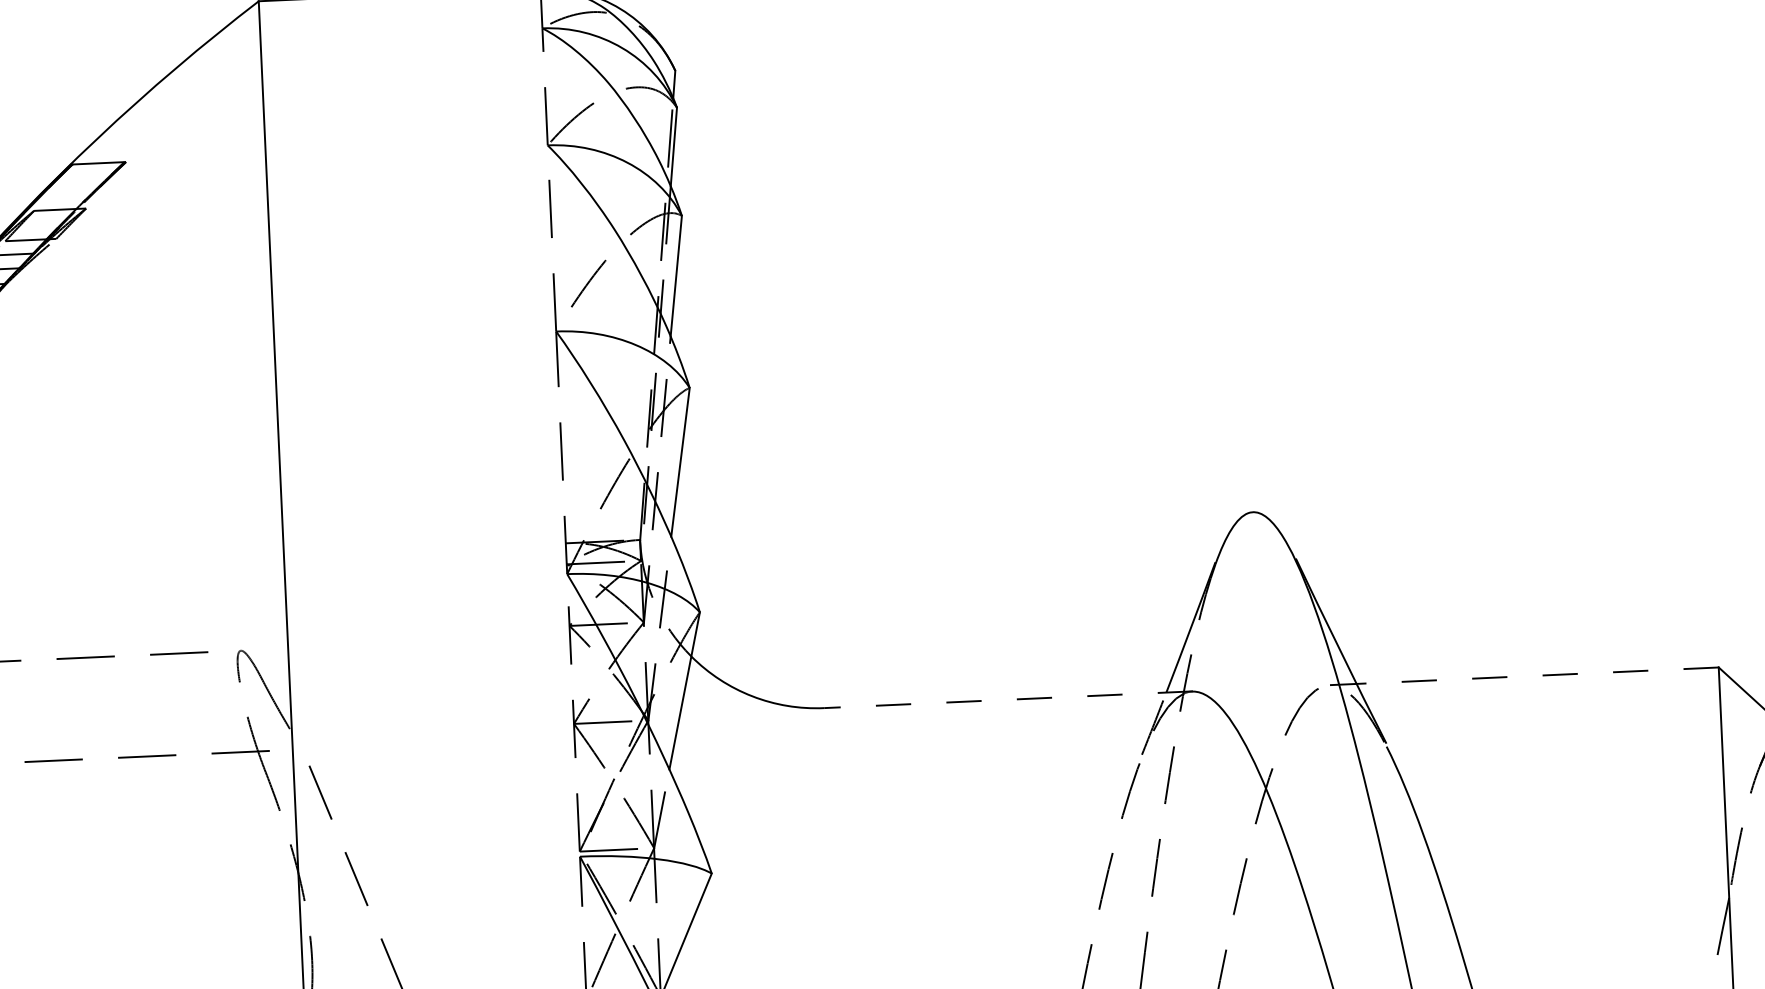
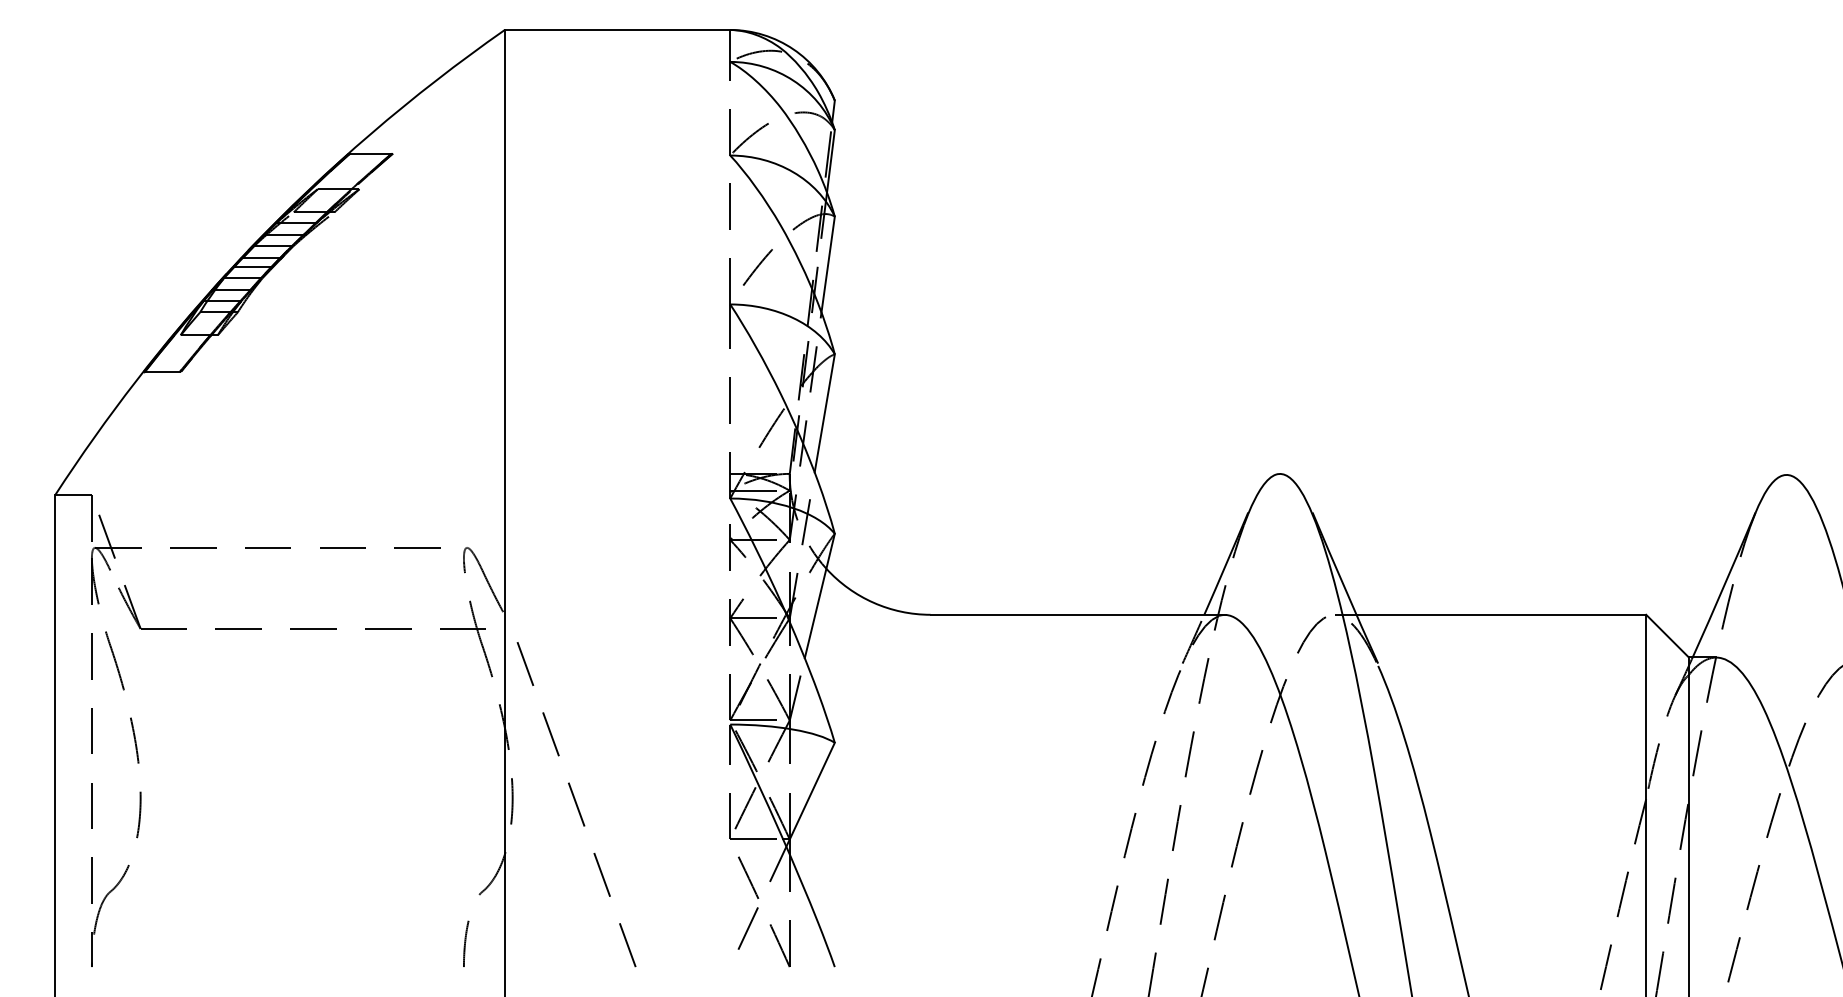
line: (1537, 675) -> (1501, 614), dashed -> solid
line: (1009, 699) -> (1078, 614), dashed -> solid

